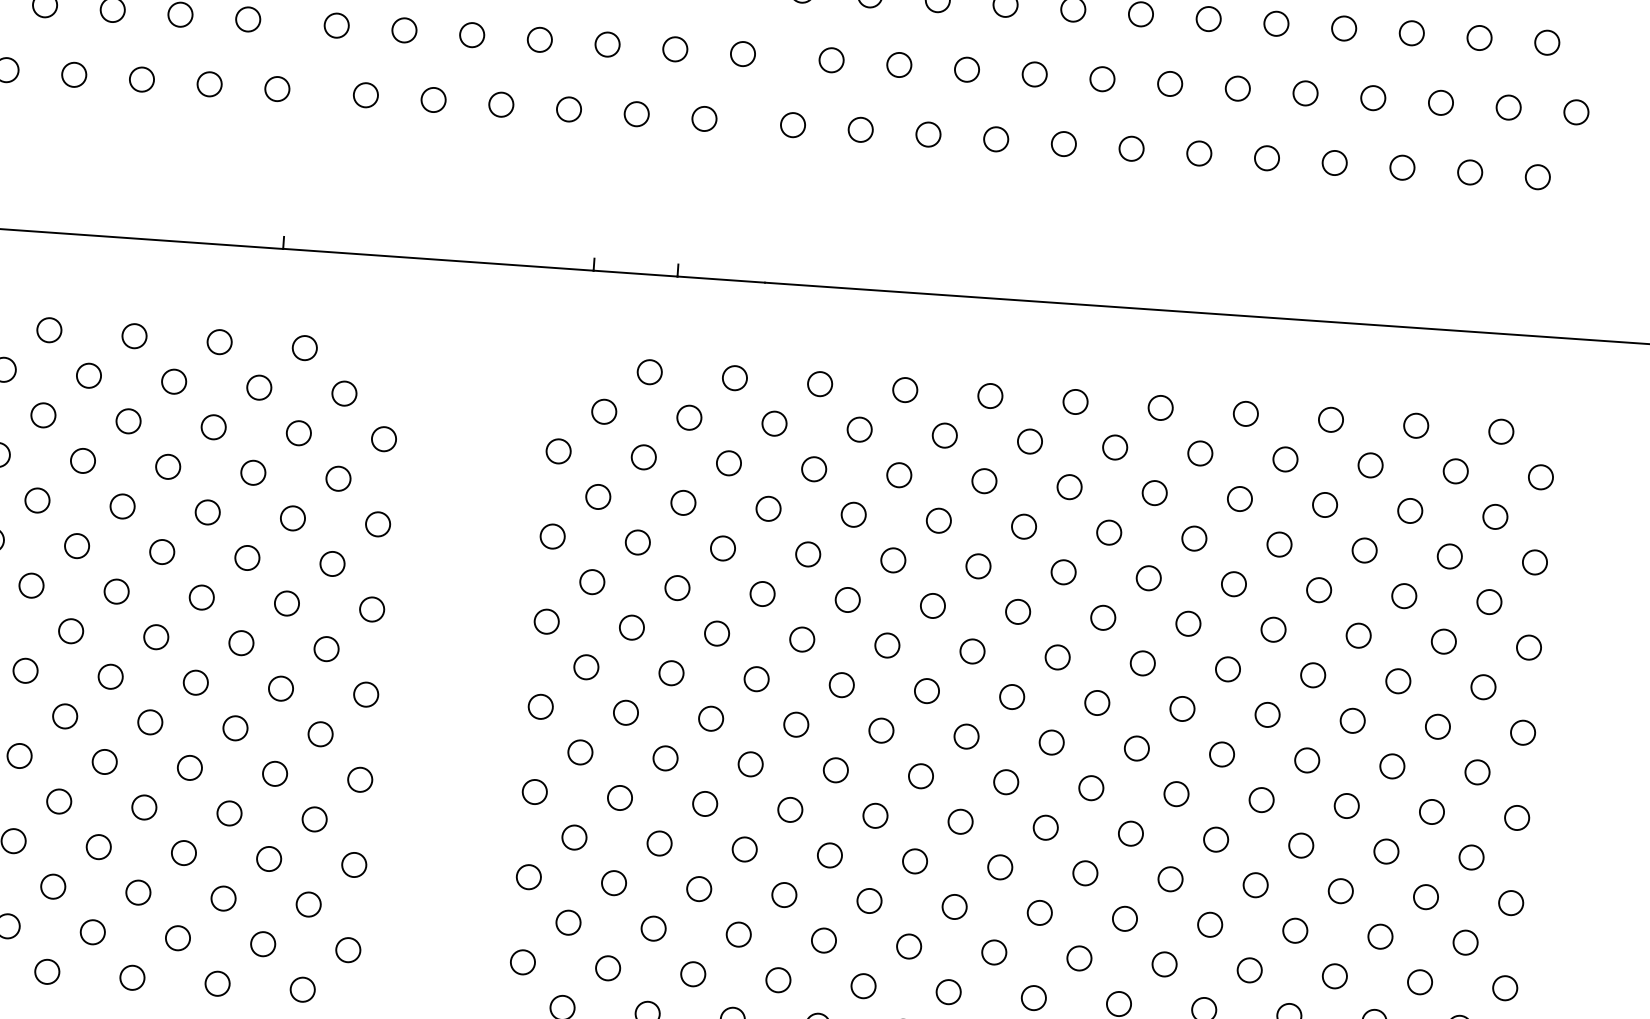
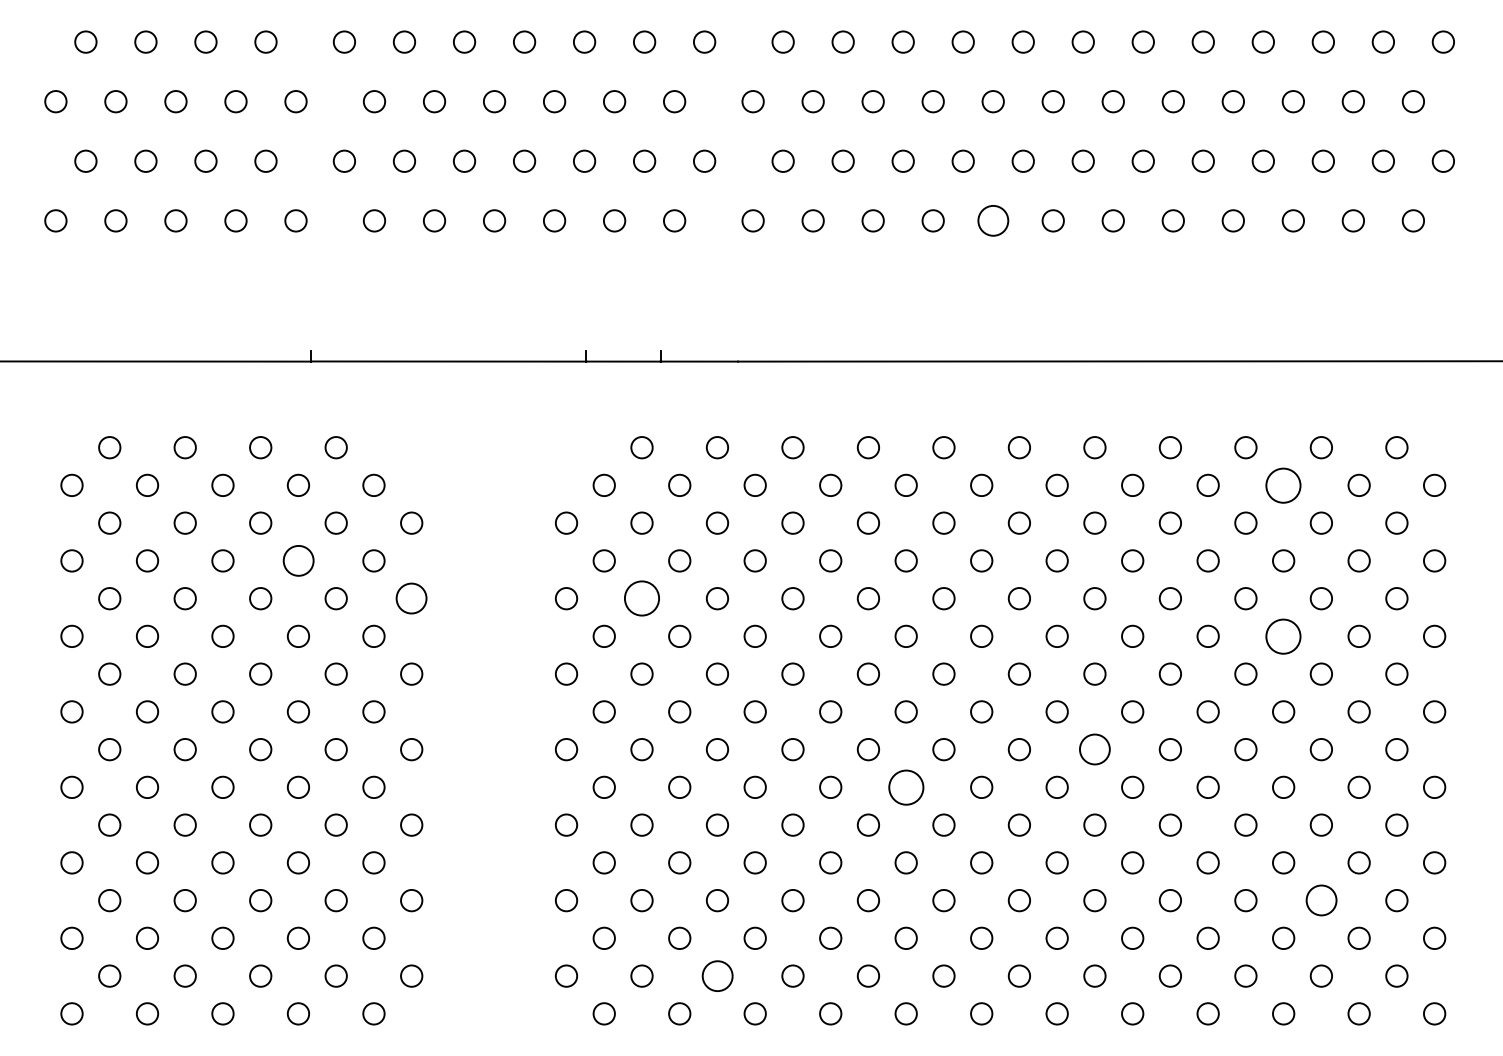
circle: (1063, 143) -> (992, 220), size x1.4
circle: (1370, 464) -> (1283, 484), size x1.6
circle: (252, 472) -> (297, 560), size x1.4
circle: (377, 524) -> (411, 598), size x1.4
circle: (637, 542) -> (641, 598), size x1.6
circle: (1358, 634) -> (1283, 635), size x1.6
circle: (1136, 748) -> (1094, 749), size x1.4
circle: (920, 775) -> (905, 786), size x1.6
circle: (1379, 936) -> (1320, 900), size x1.4
circle: (692, 973) -> (716, 975), size x1.4

